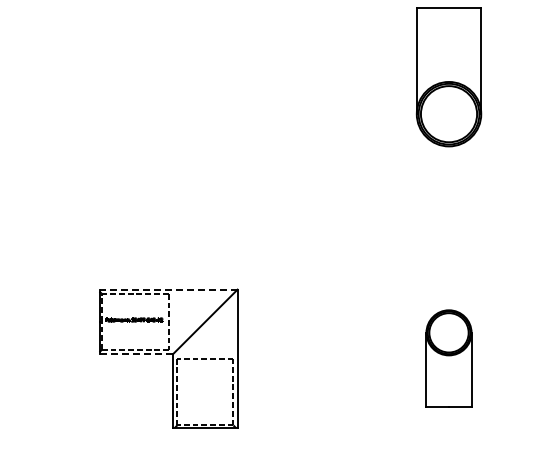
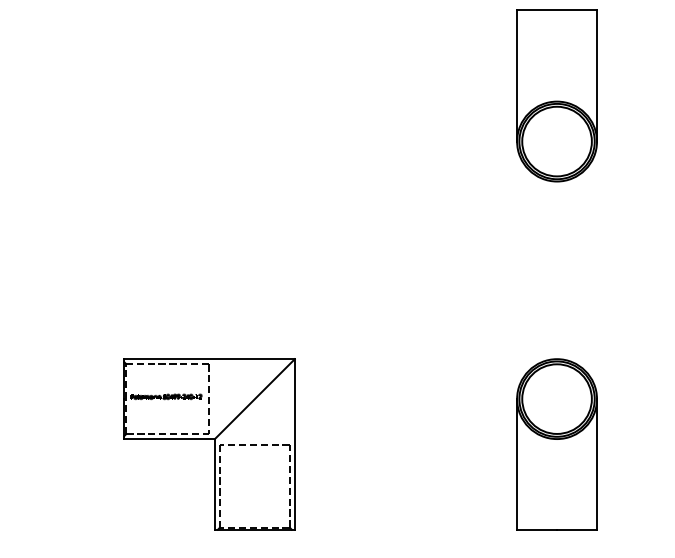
line: (168, 289) -> (209, 358), dashed -> solid
line: (136, 354) -> (169, 439), dashed -> solid
part: (448, 358) -> (556, 444), size x1.43

